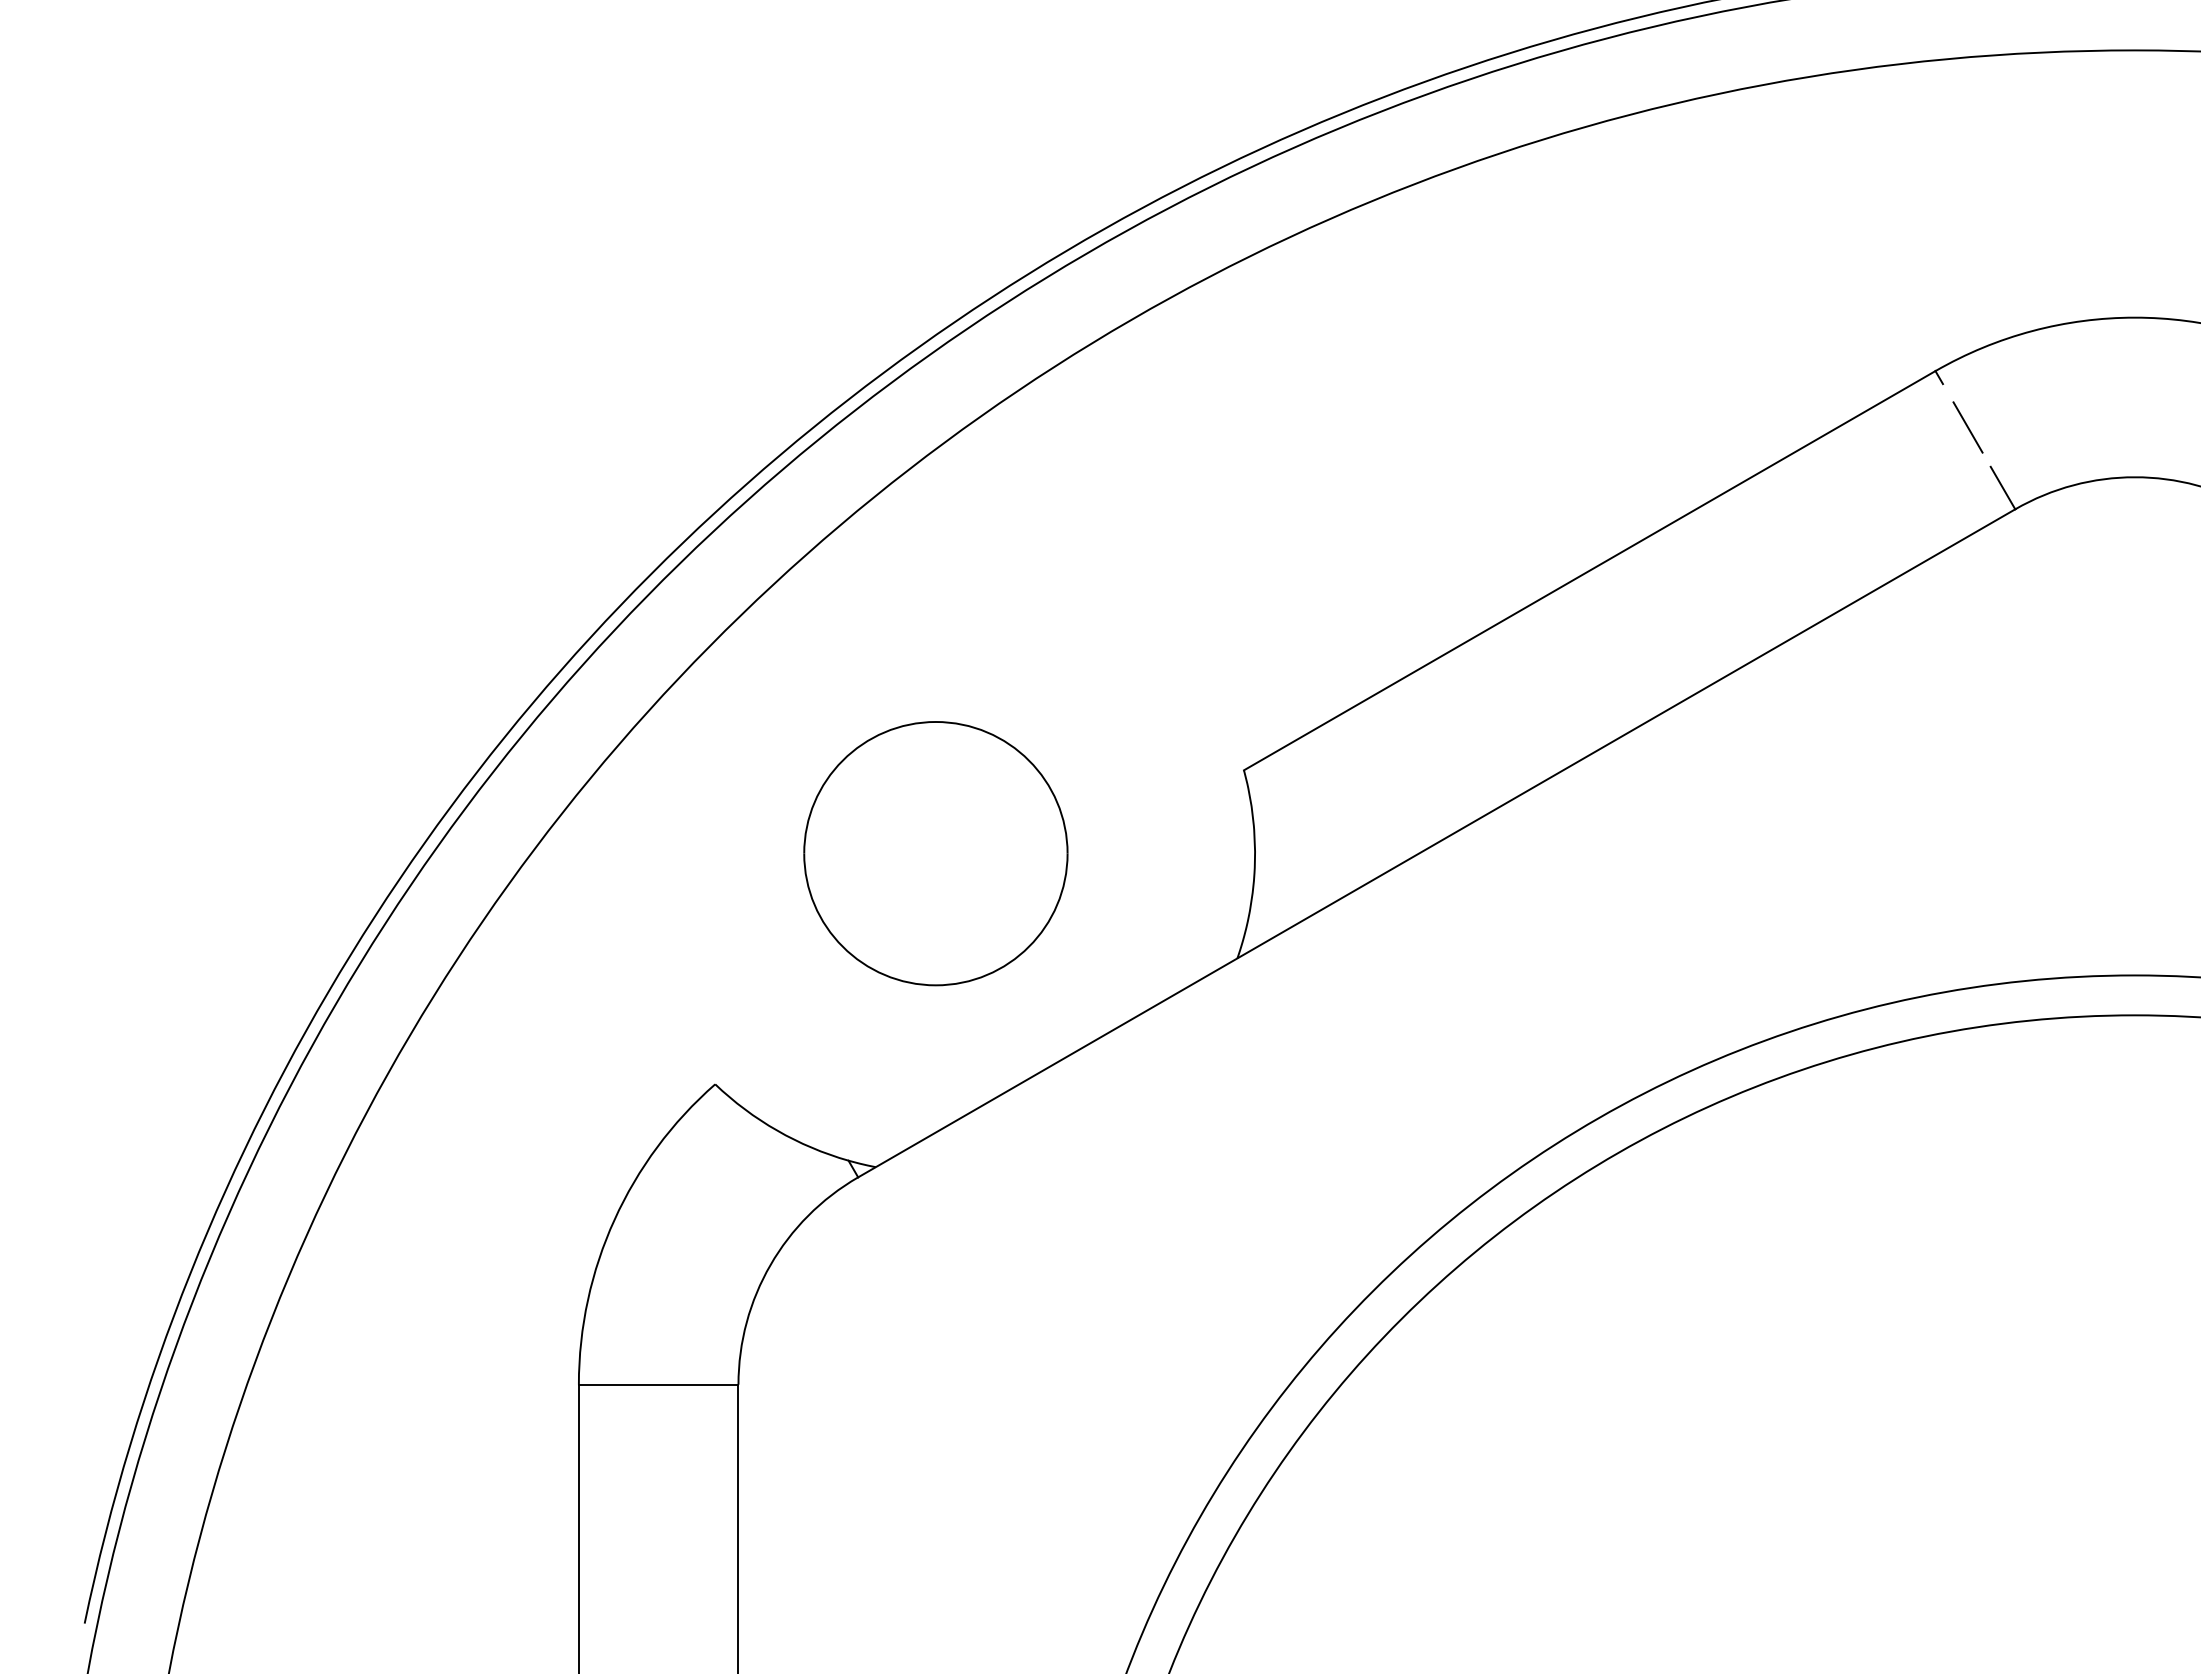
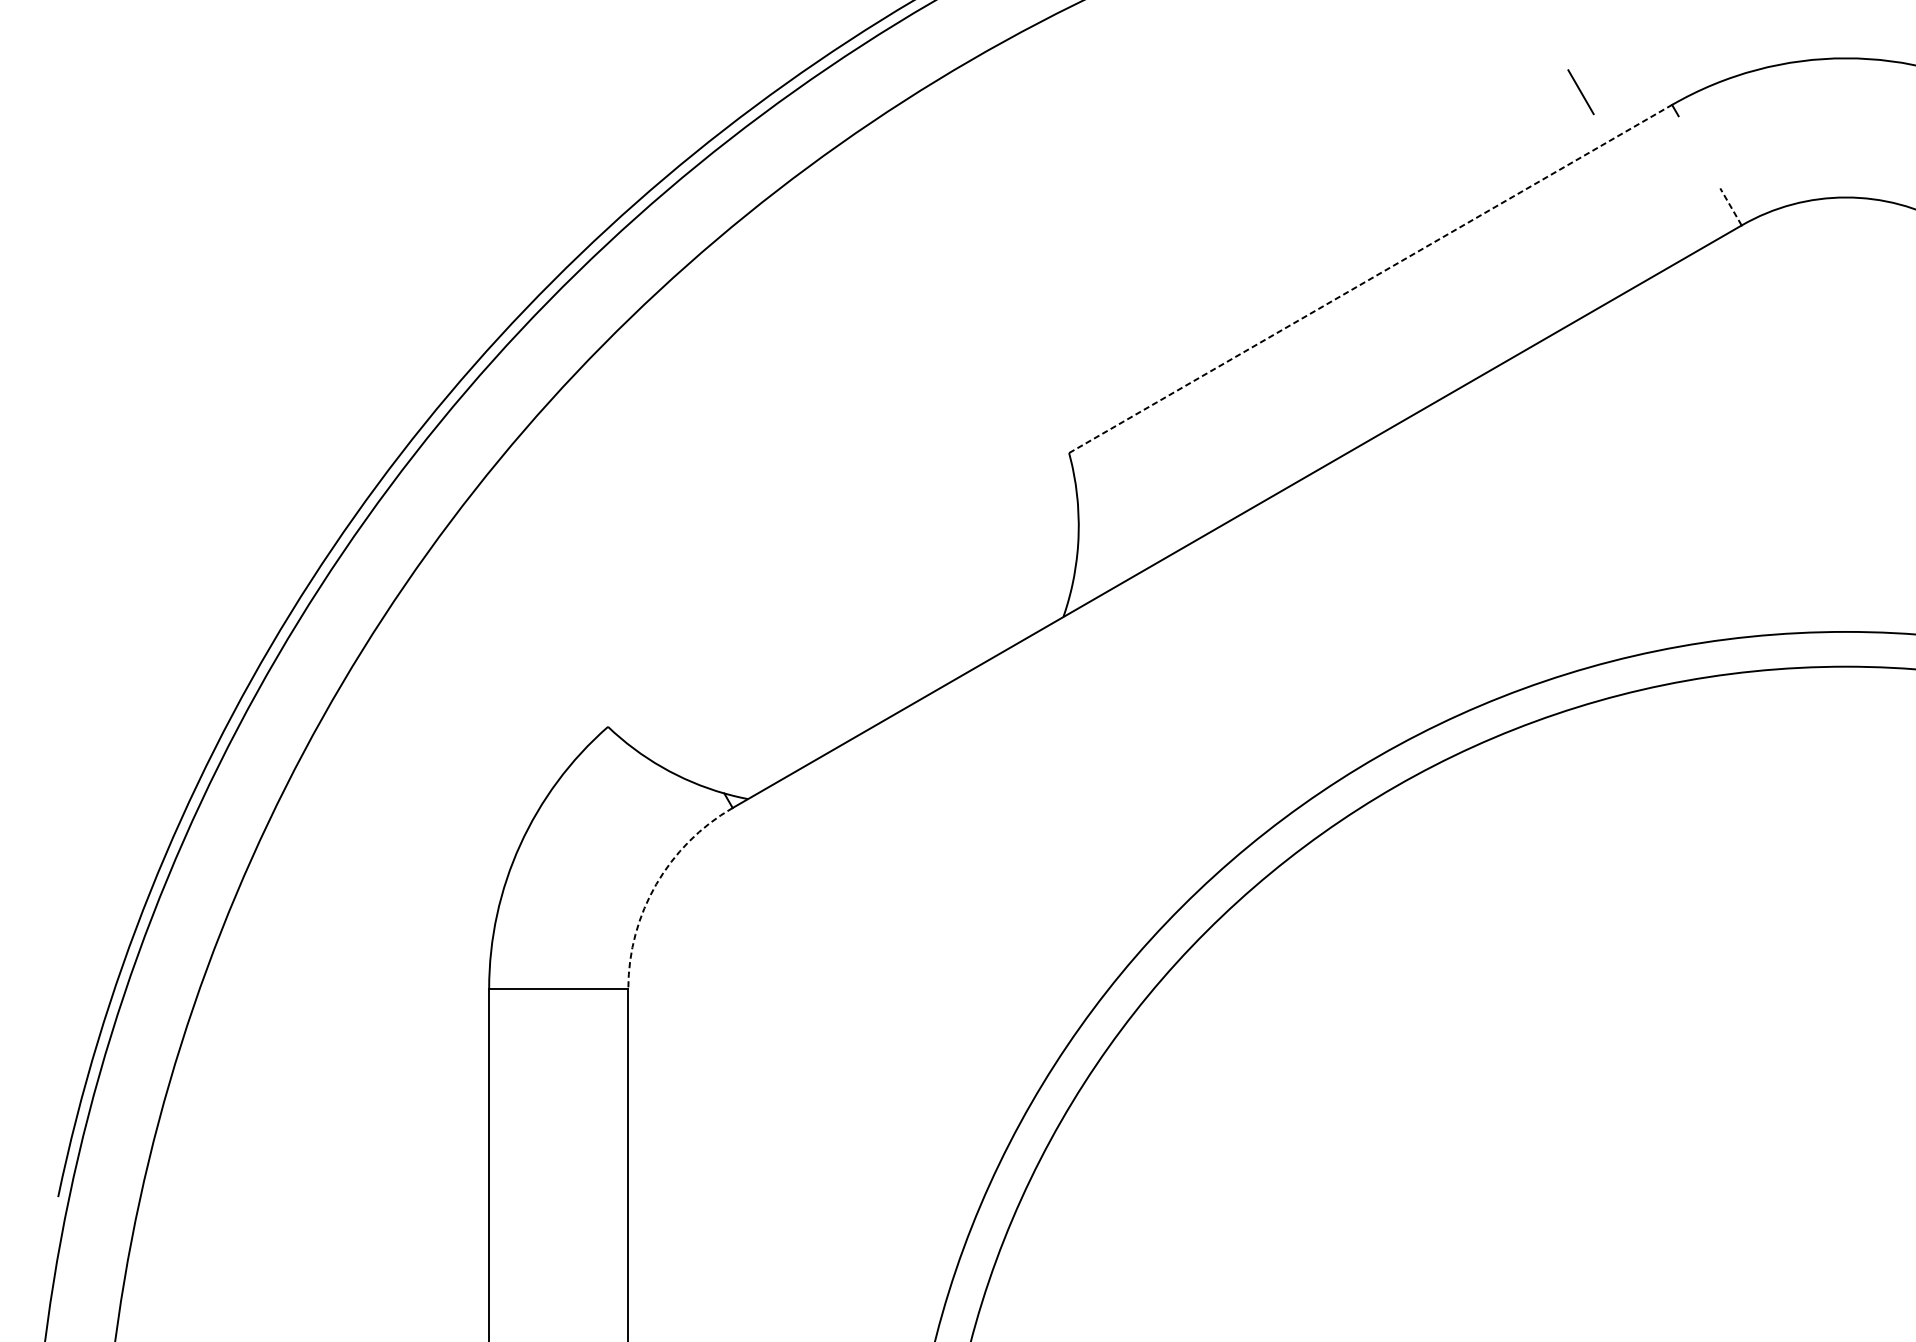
line: (1967, 427) -> (1580, 92), moved
line: (2002, 487) -> (1730, 206), solid -> dashed
line: (1590, 570) -> (1371, 278), solid -> dashed
part: (935, 853) -> (800, 525), removed
arc: (770, 1264) -> (656, 883), solid -> dashed

